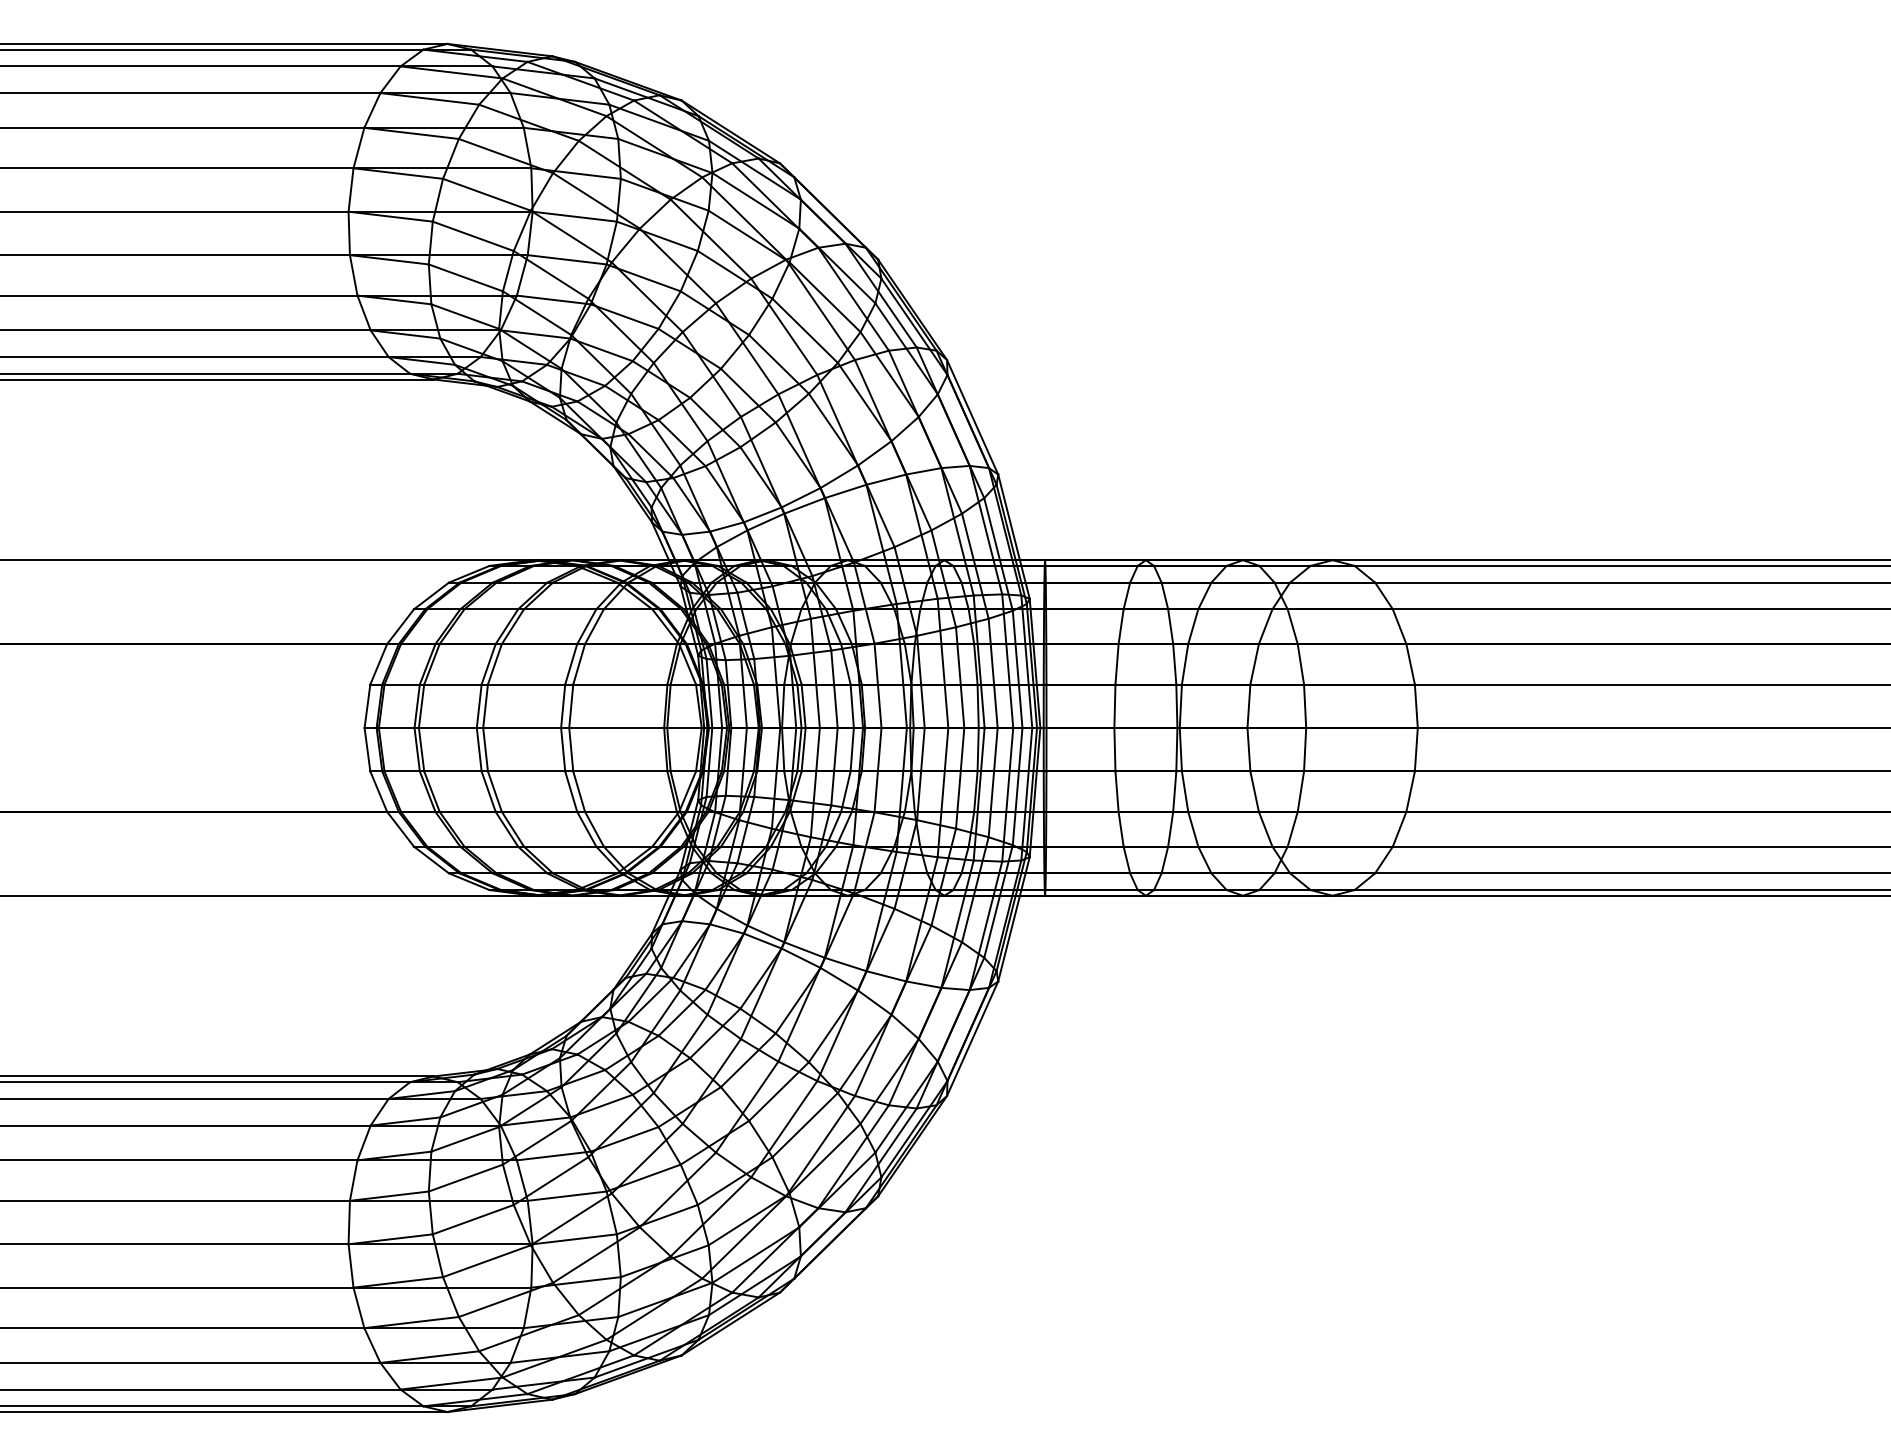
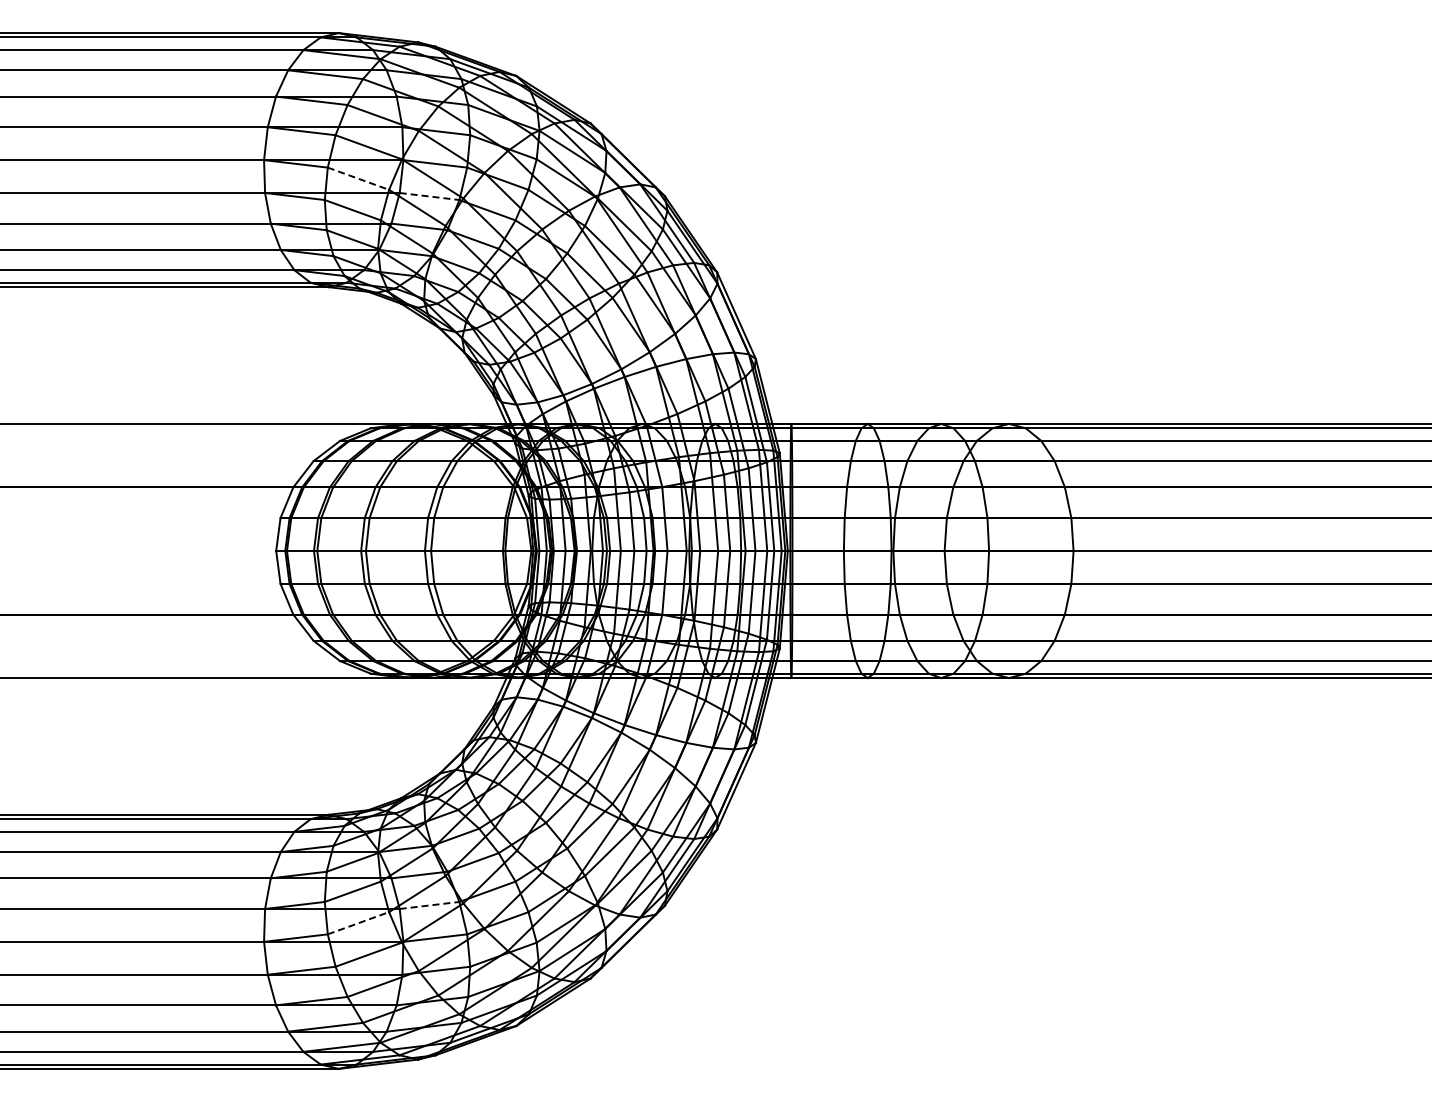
line: (473, 236) -> (358, 178), solid -> dashed
line: (568, 259) -> (430, 196), solid -> dashed
line: (568, 1196) -> (430, 905), solid -> dashed
line: (473, 1219) -> (358, 923), solid -> dashed

